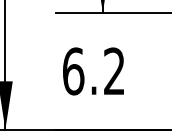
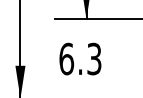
text: (114, 72) -> (94, 59), 6.2 -> 6.3

